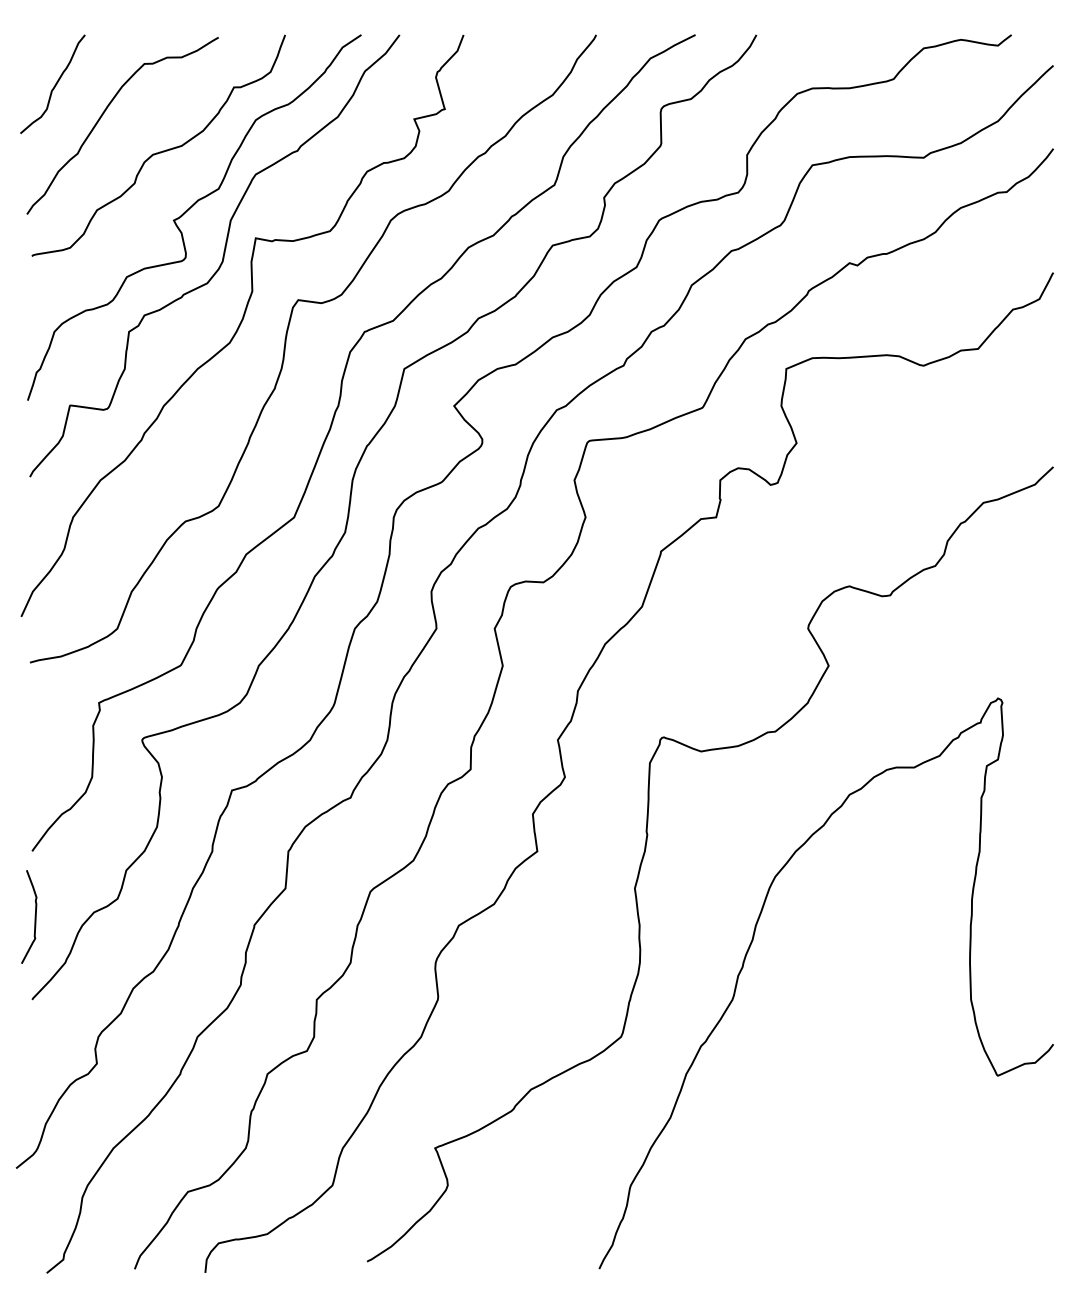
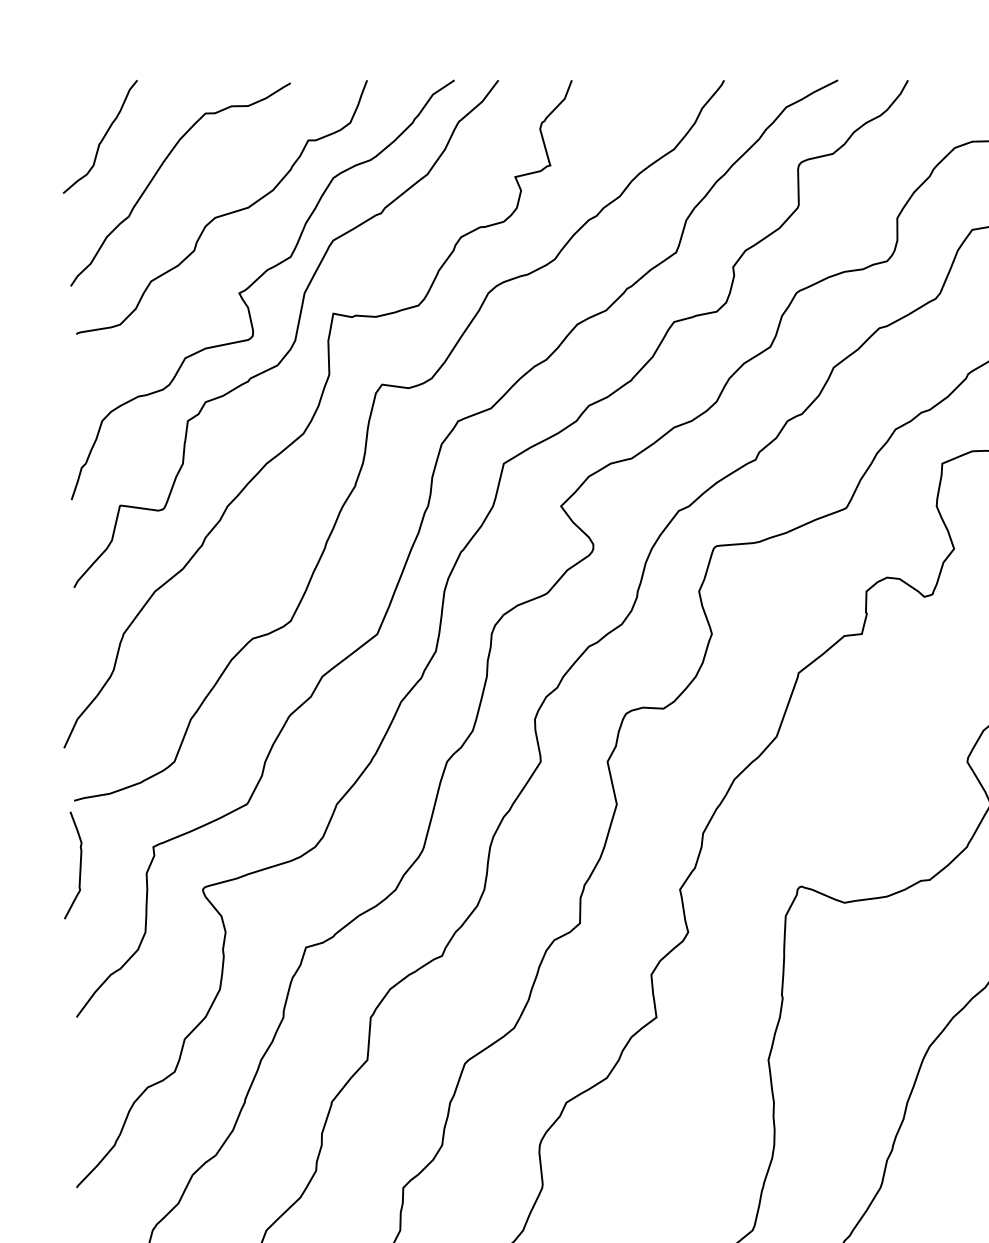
curve: (34, 916) -> (79, 864), moved

